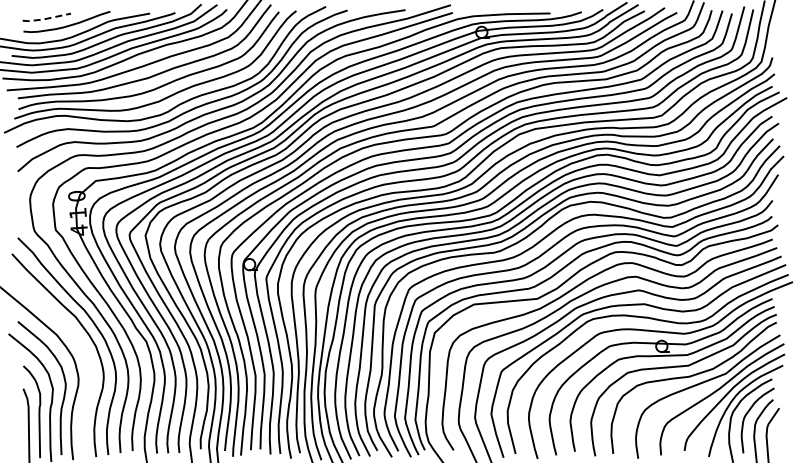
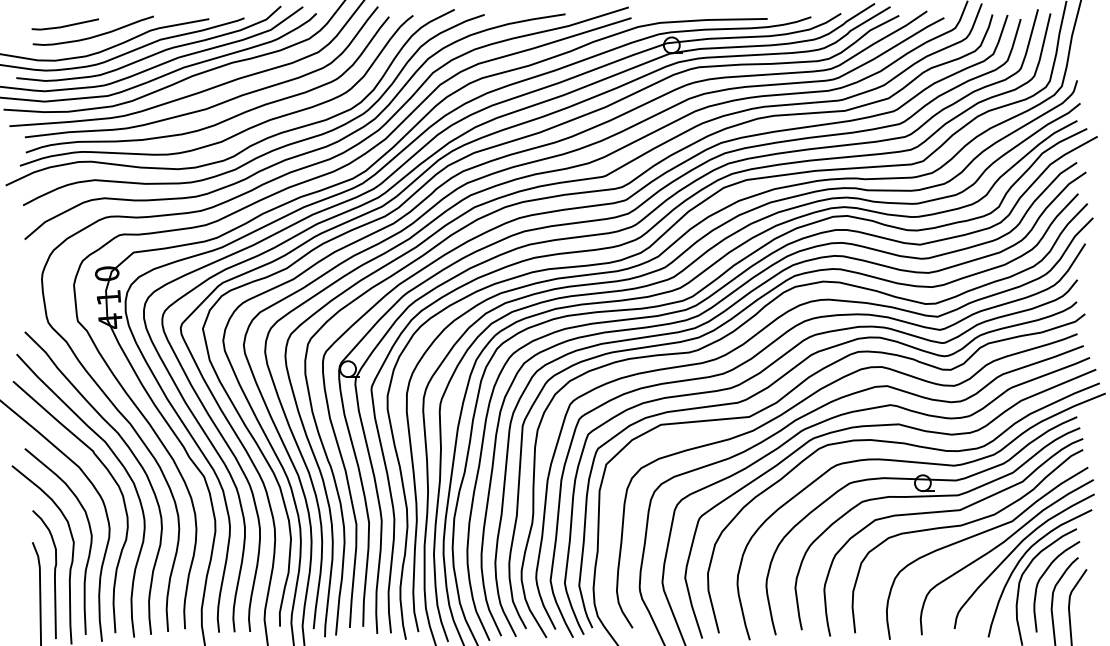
line: (45, 18) -> (63, 25), dashed -> solid
curve: (80, 343) -> (112, 479), added

